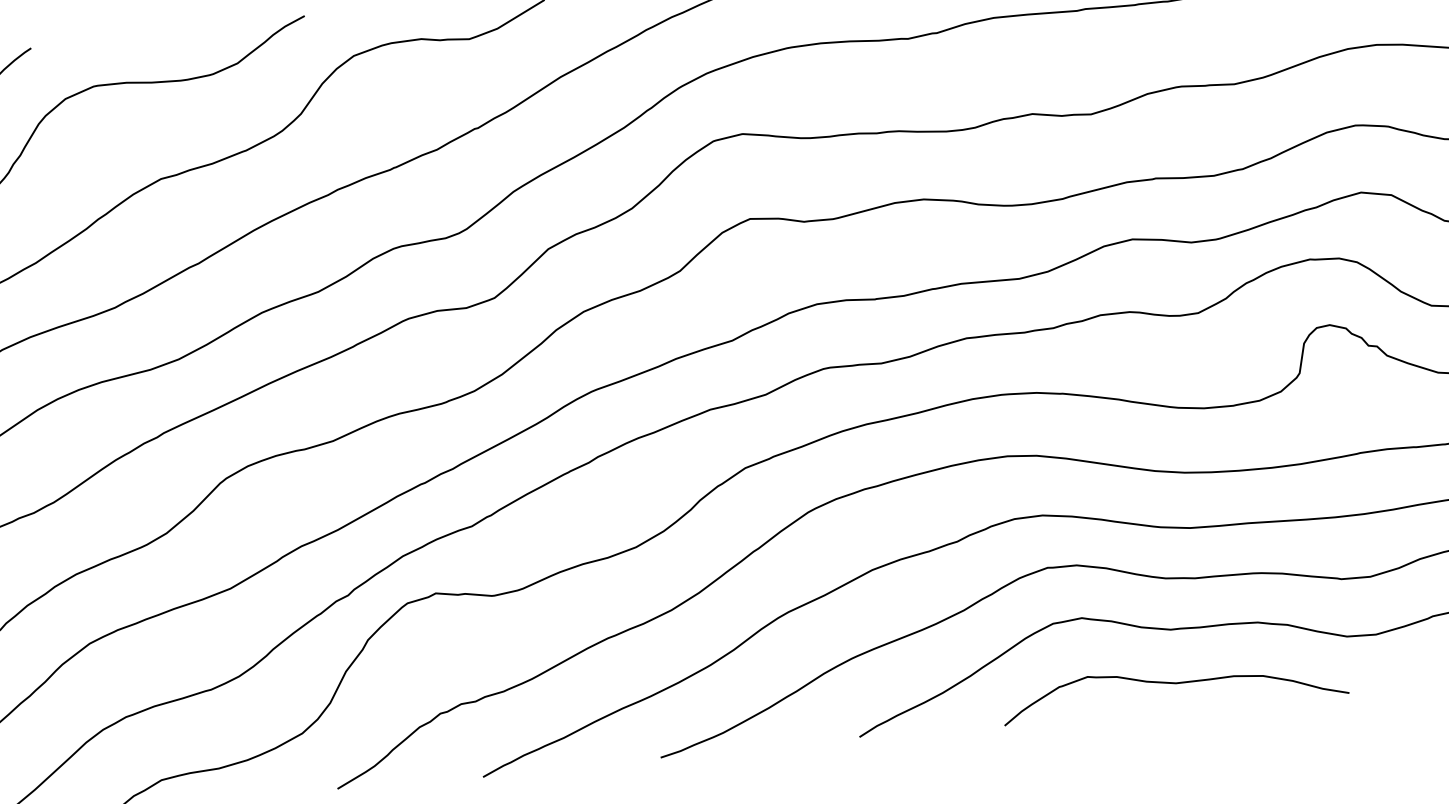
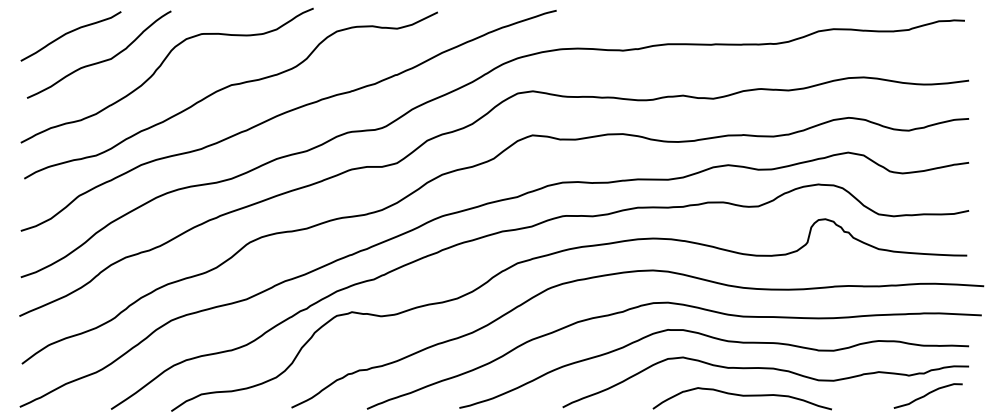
curve: (1172, 685) -> (741, 396), moved

